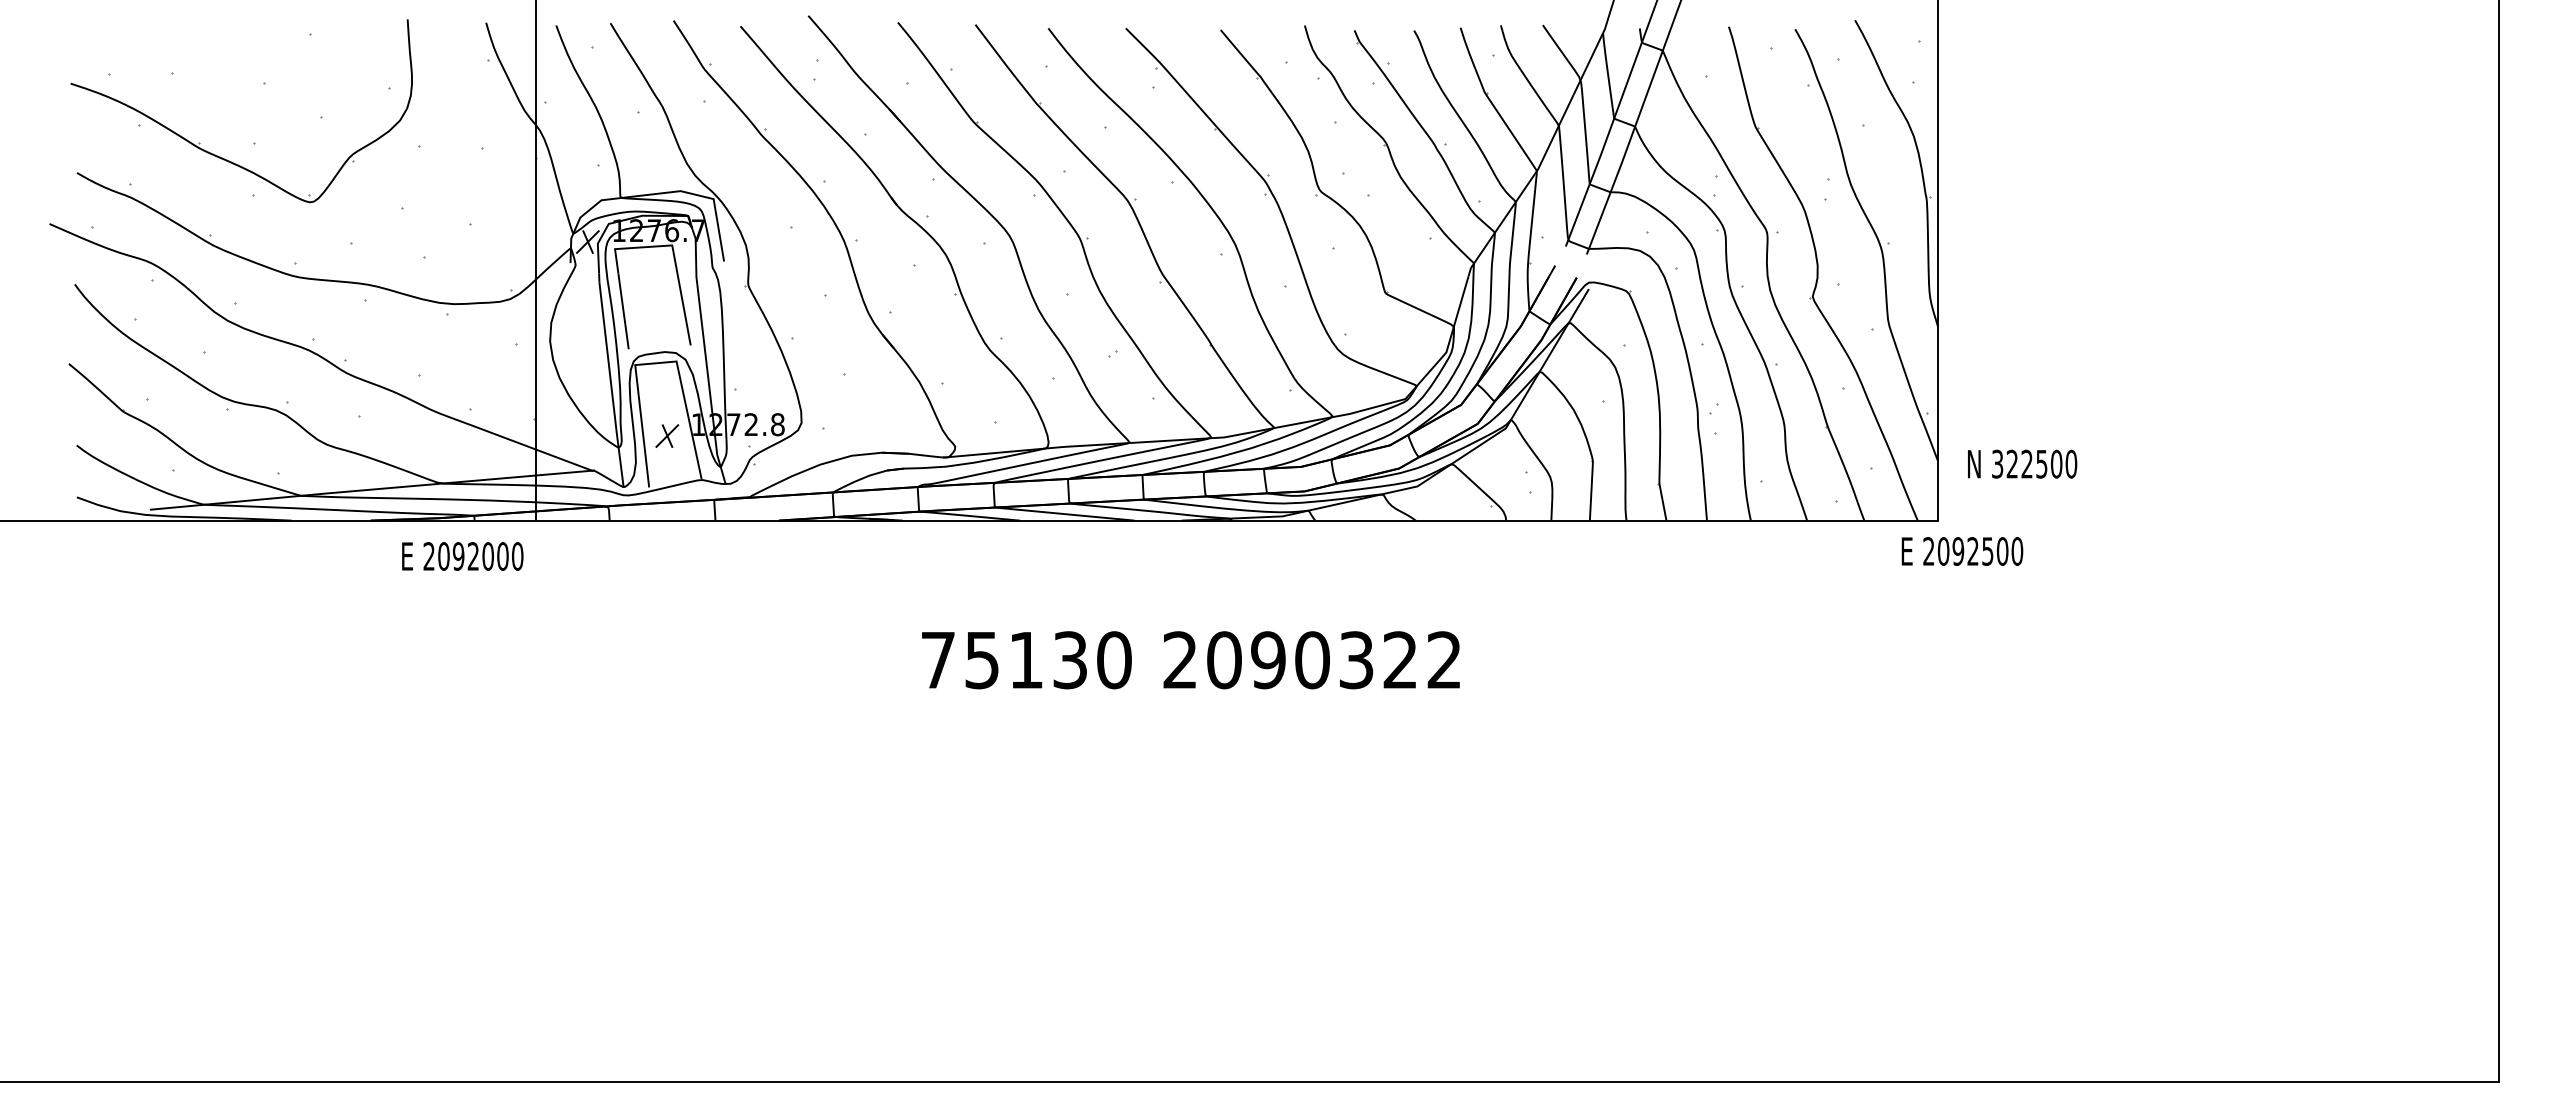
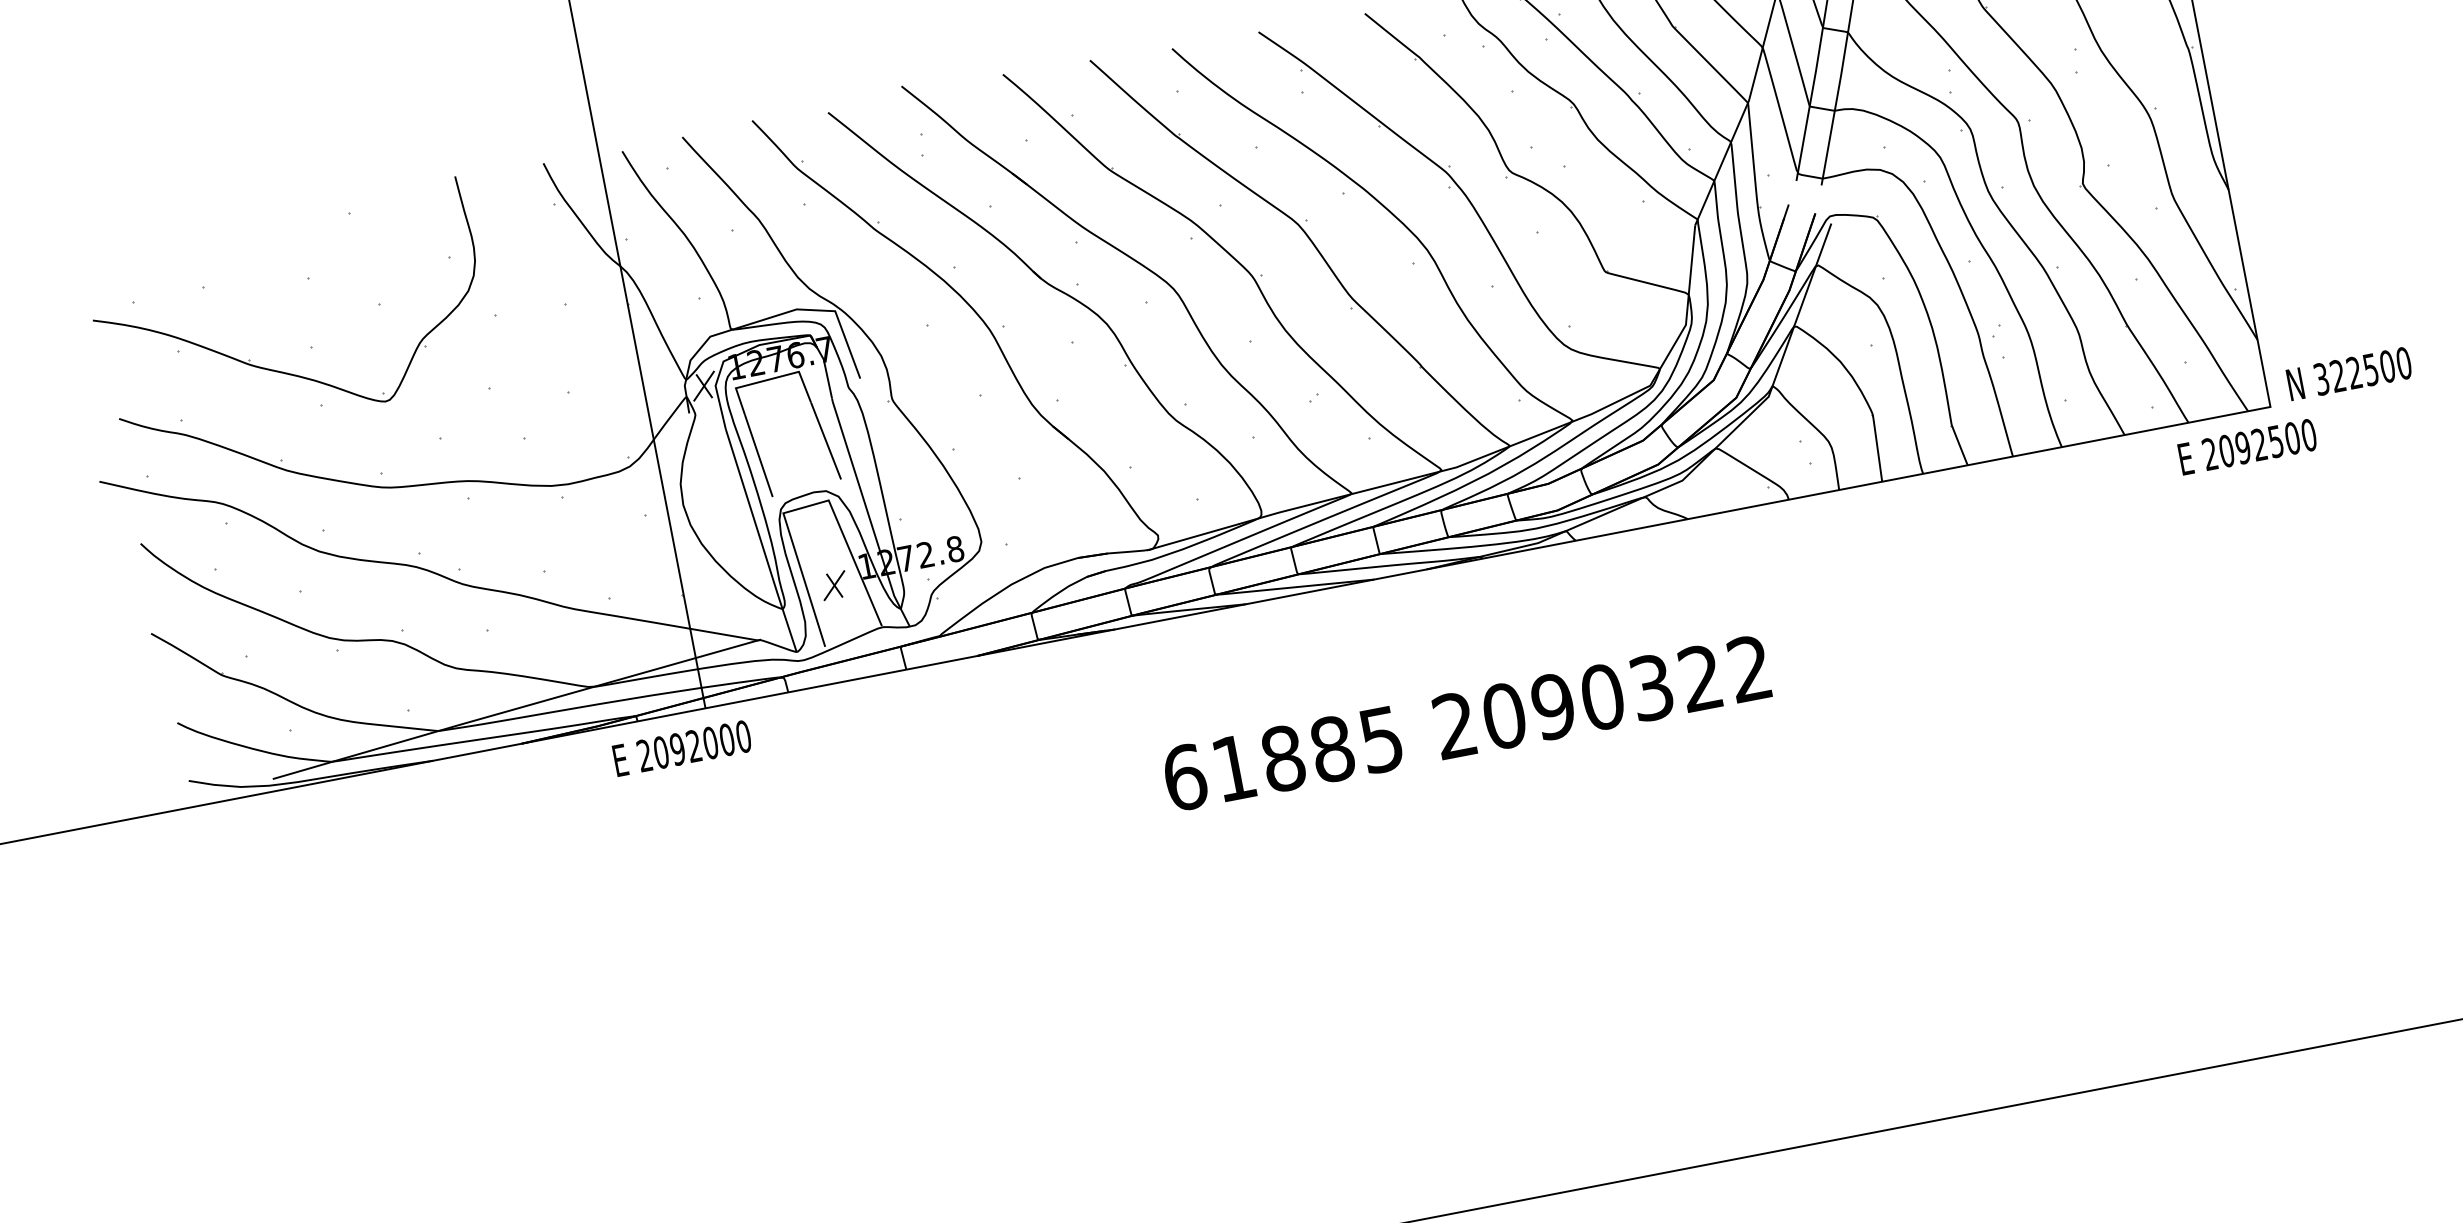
text: (2022, 463) -> (2349, 373), moved
text: (1962, 551) -> (2247, 447), moved
text: (462, 556) -> (682, 748), moved
text: (1026, 660) -> (1283, 758), 75130 -> 61885

